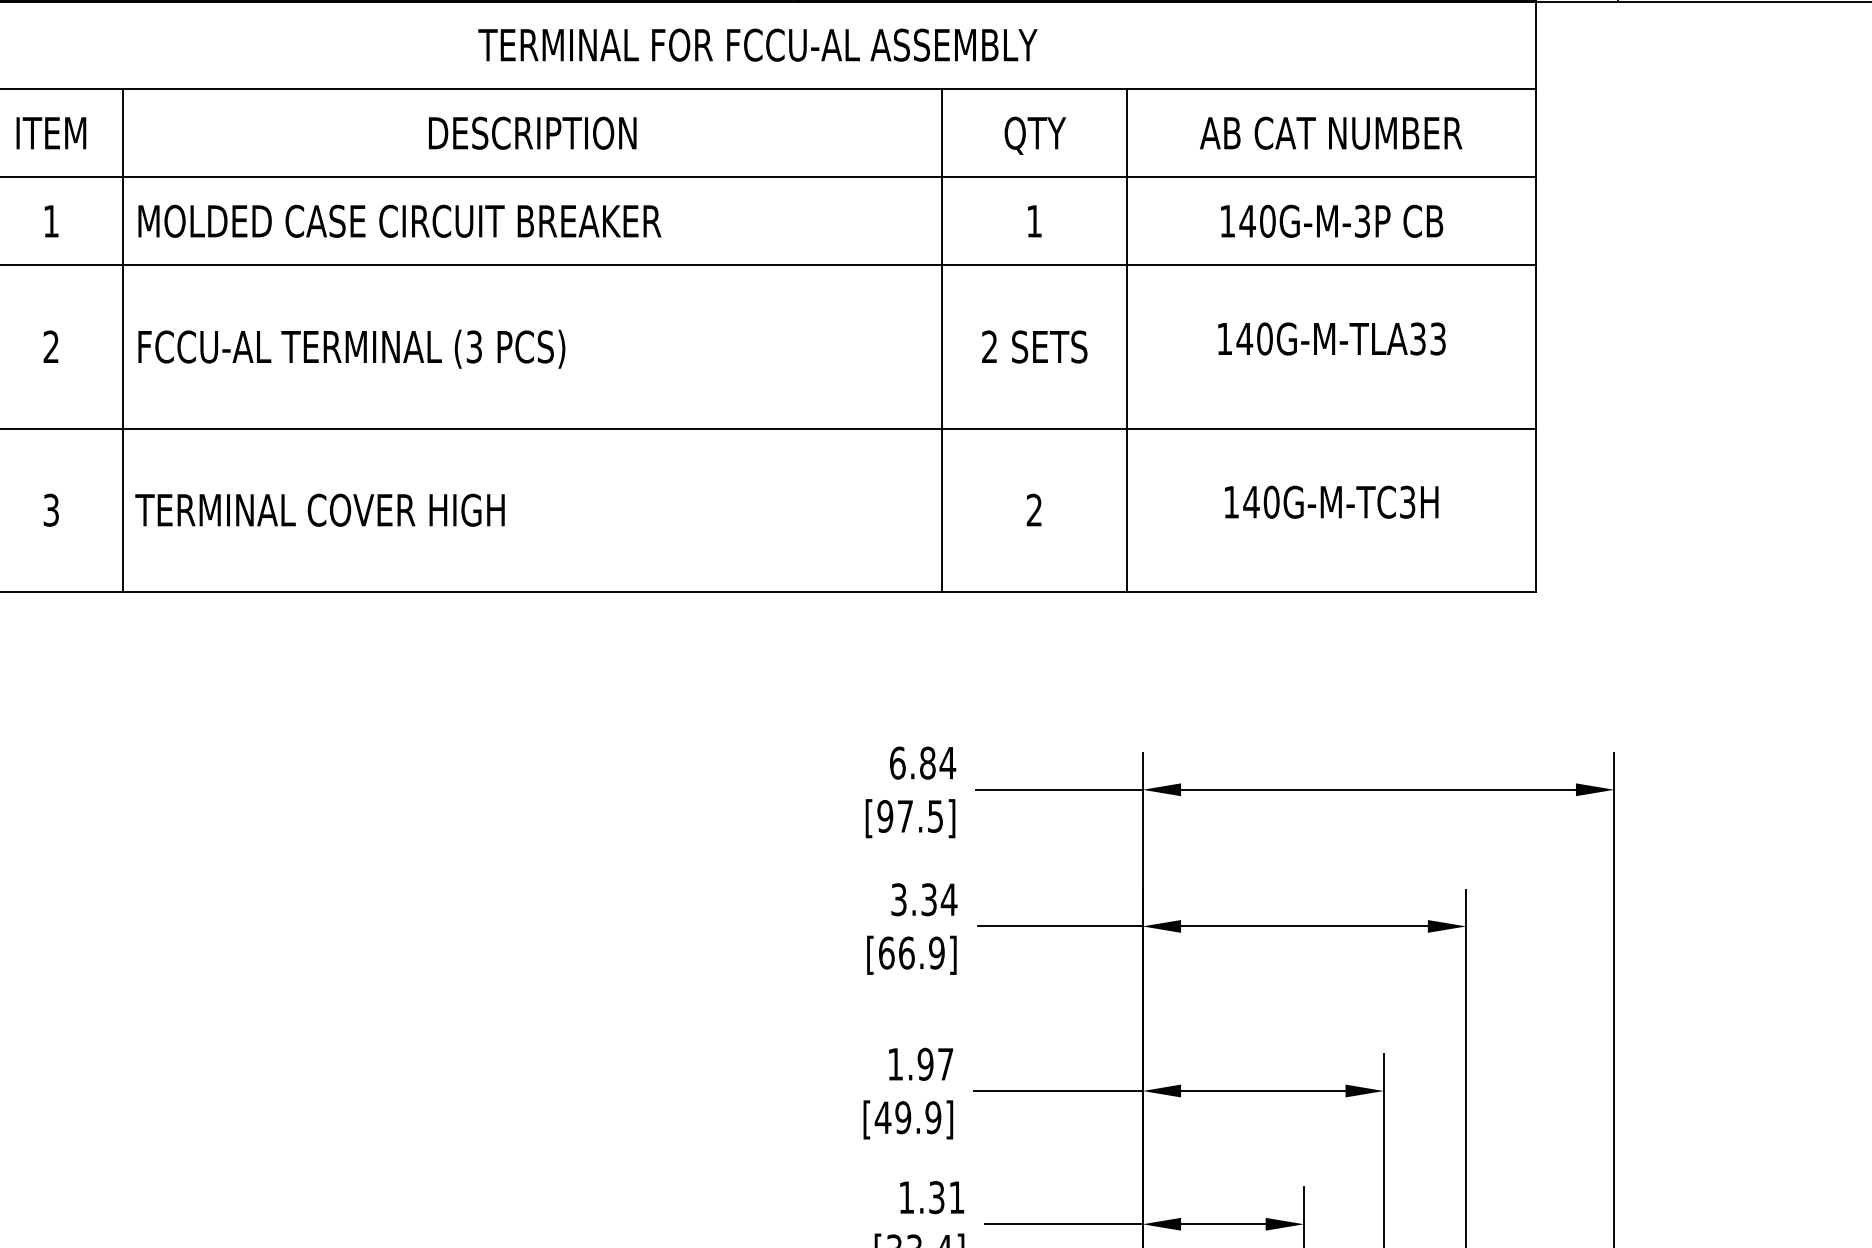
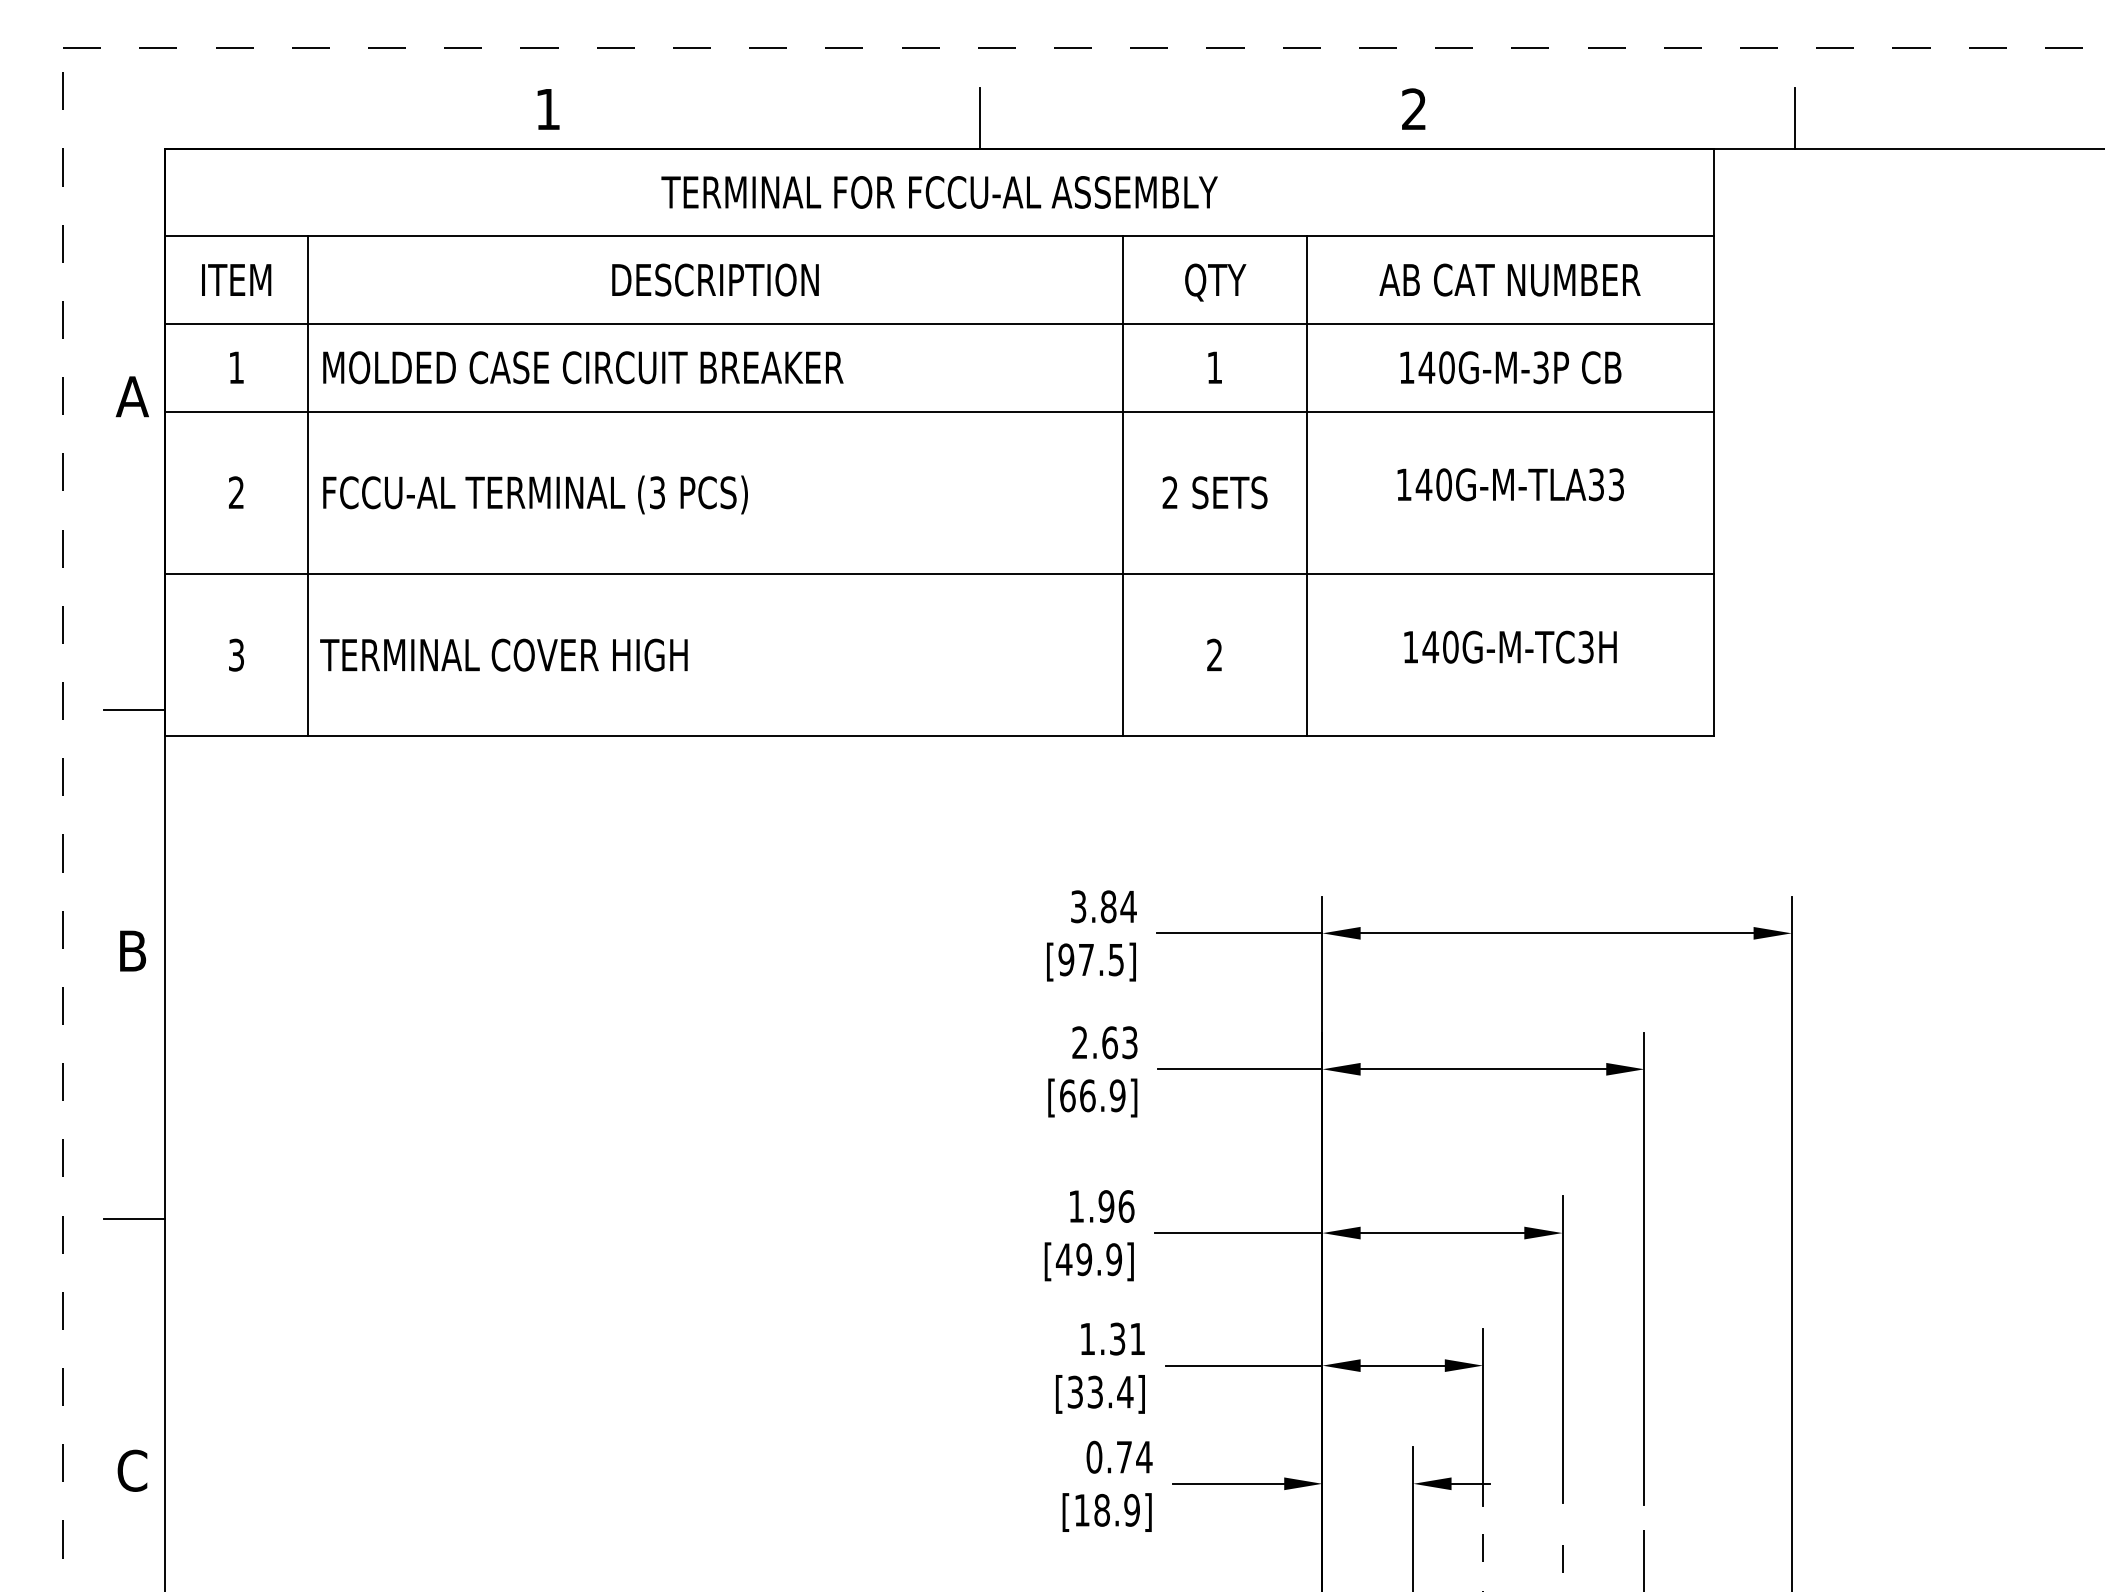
text: (897, 762) -> (1078, 906), 6.84 -> 3.84
text: (924, 899) -> (1105, 1042), 3.34 -> 2.63
text: (945, 1064) -> (1126, 1206), 1.97 -> 1.96

